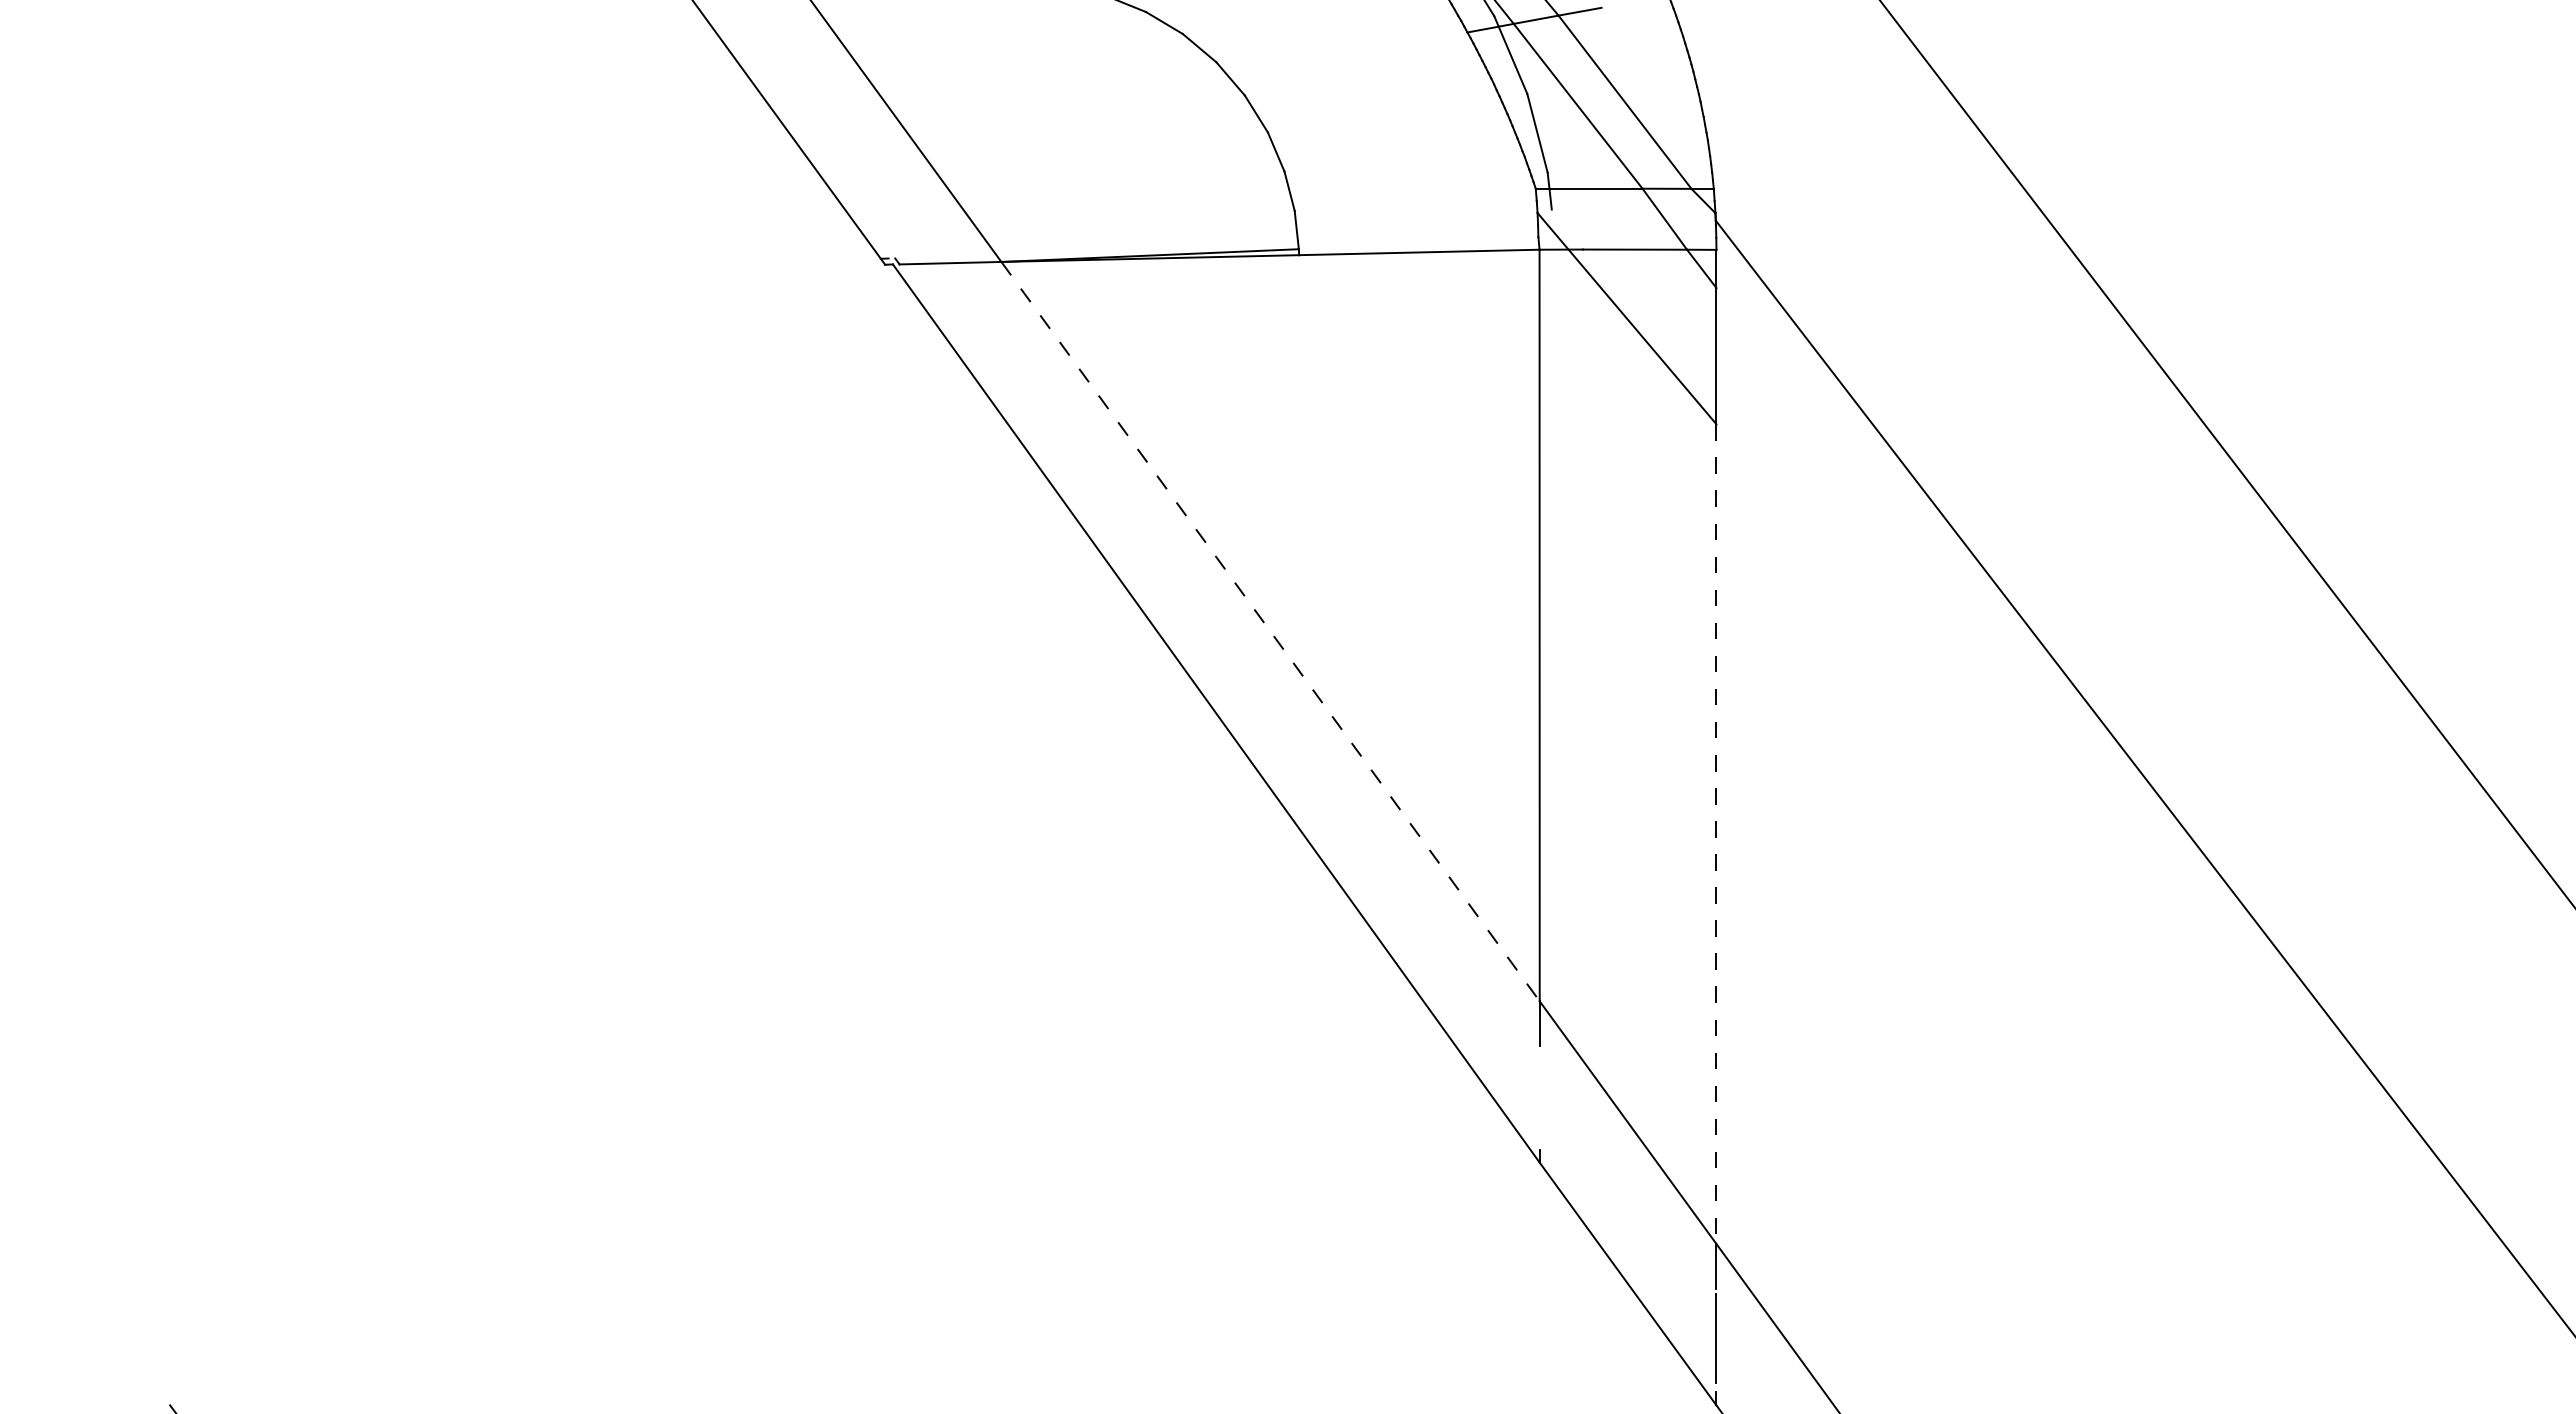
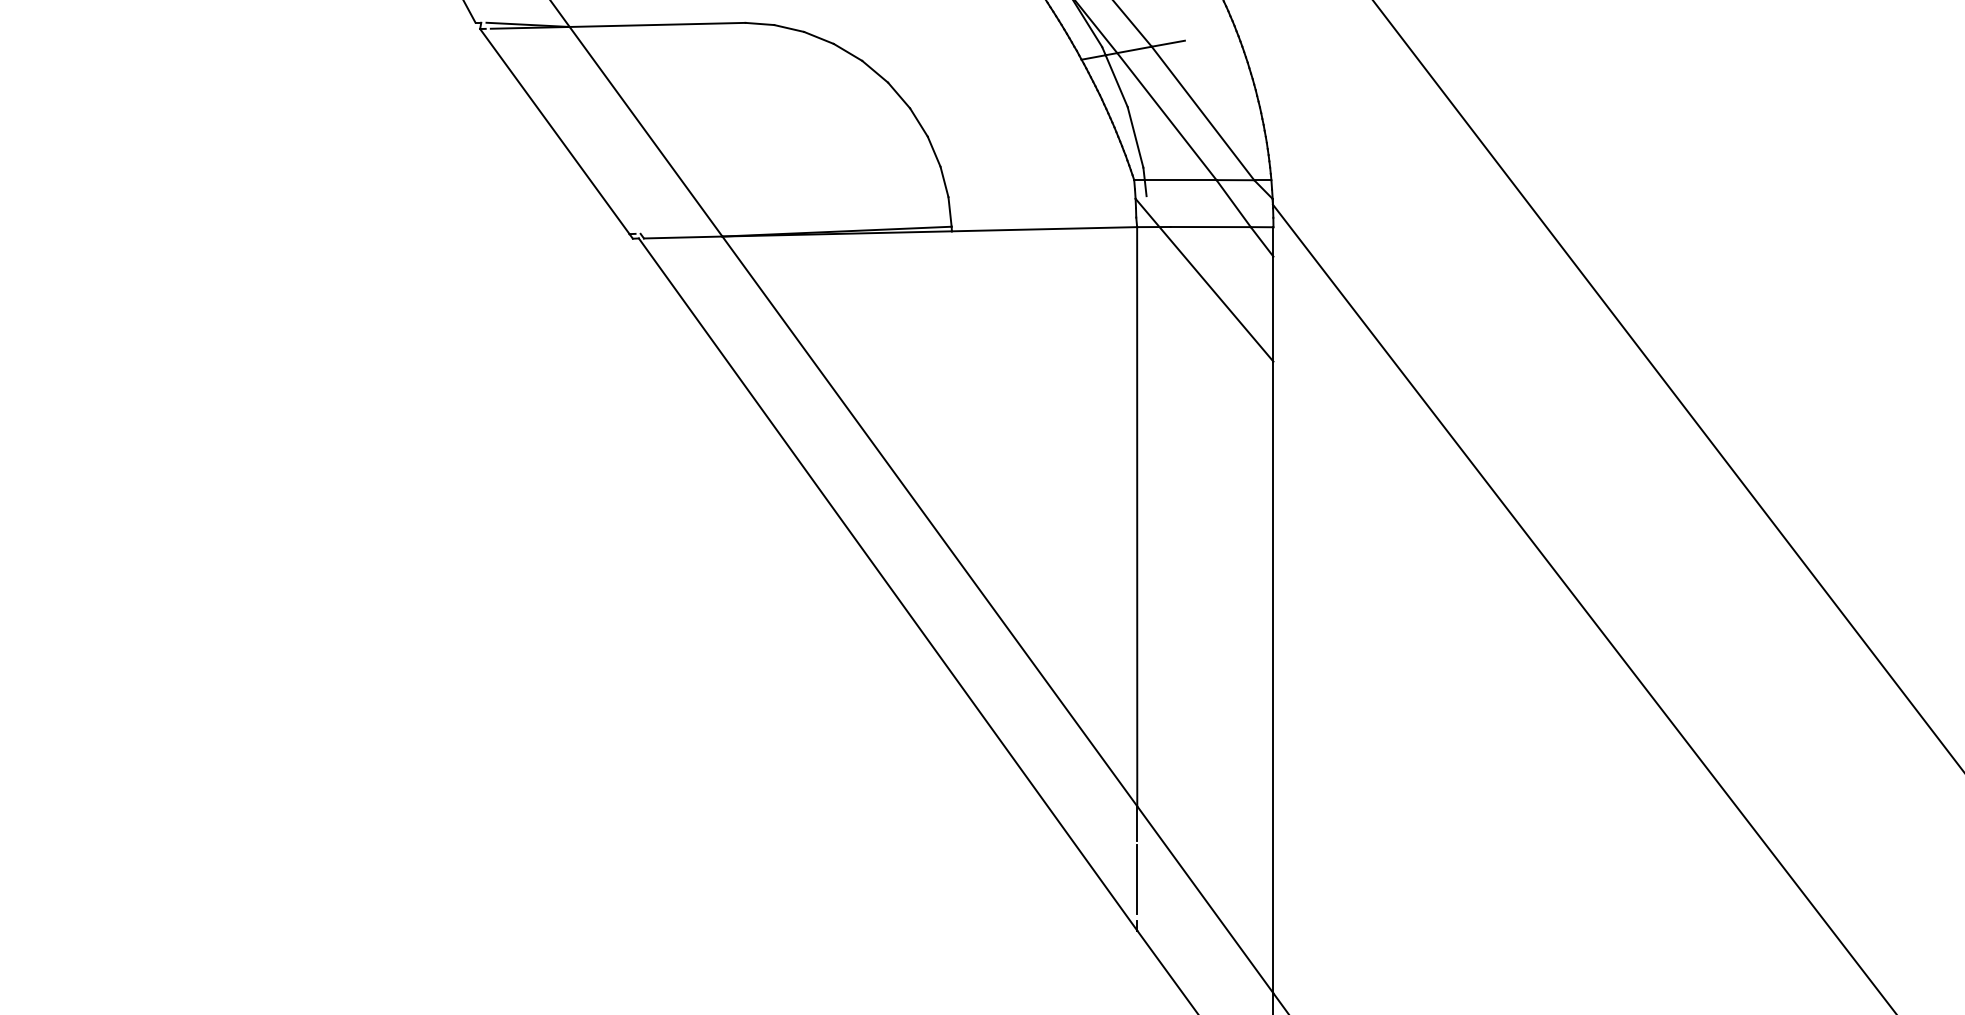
line: (1270, 632) -> (929, 522), dashed -> solid
line: (1716, 834) -> (1273, 677), dashed -> solid
line: (1539, 1096) -> (1137, 879), added

